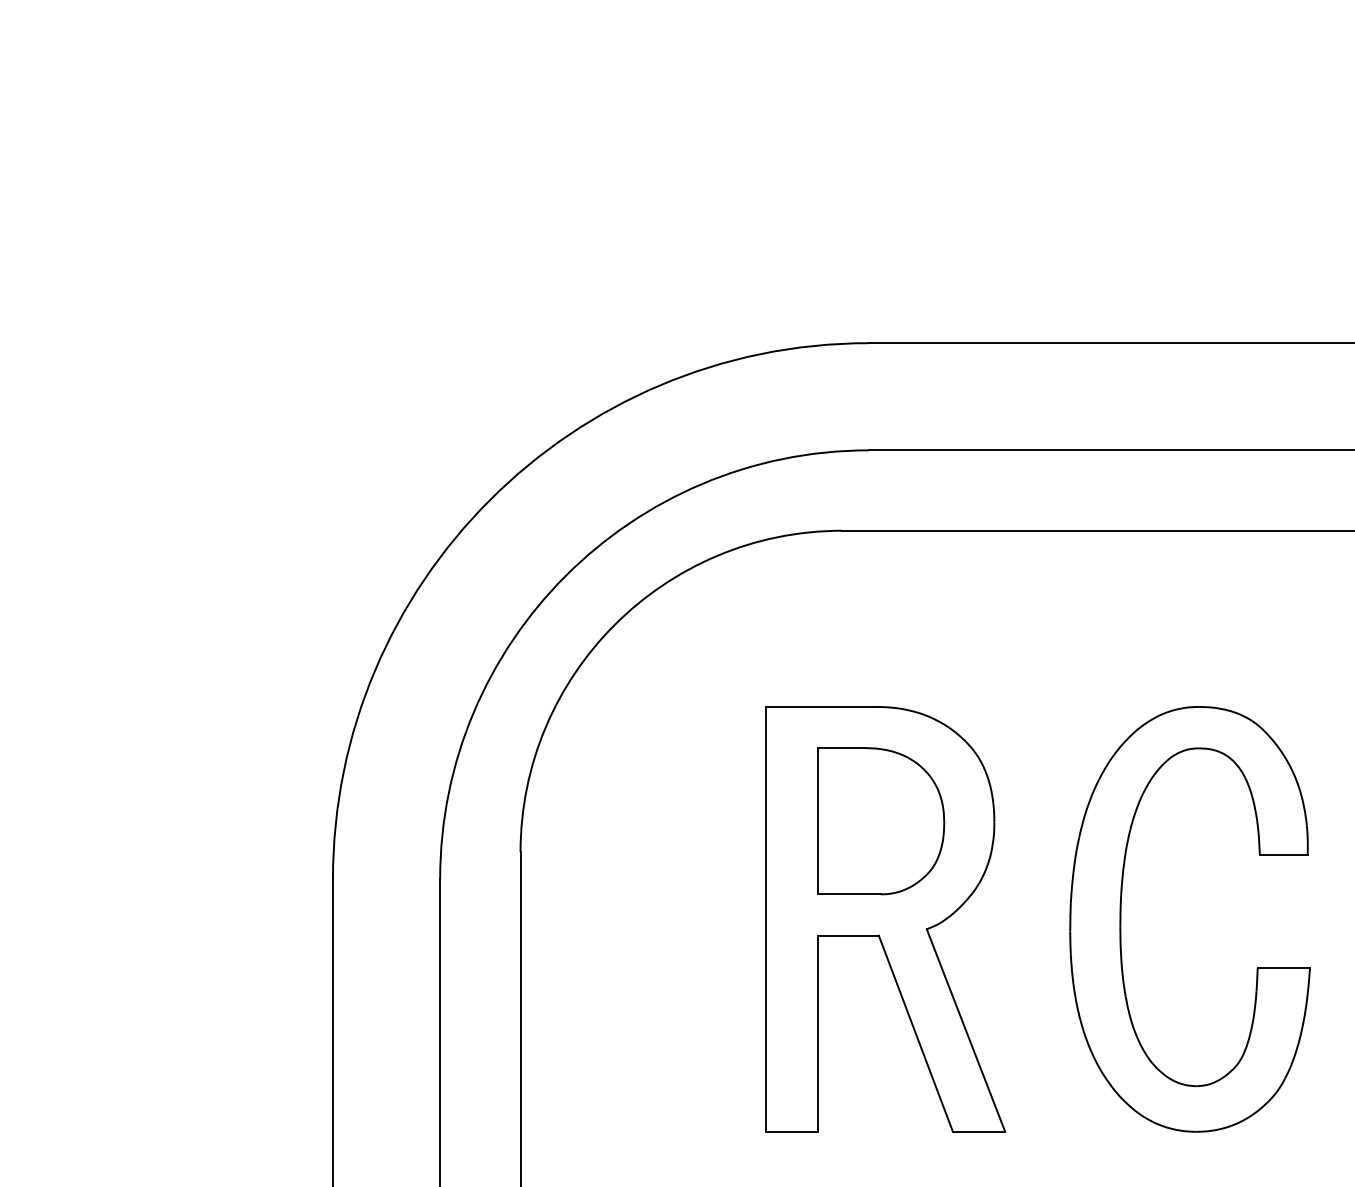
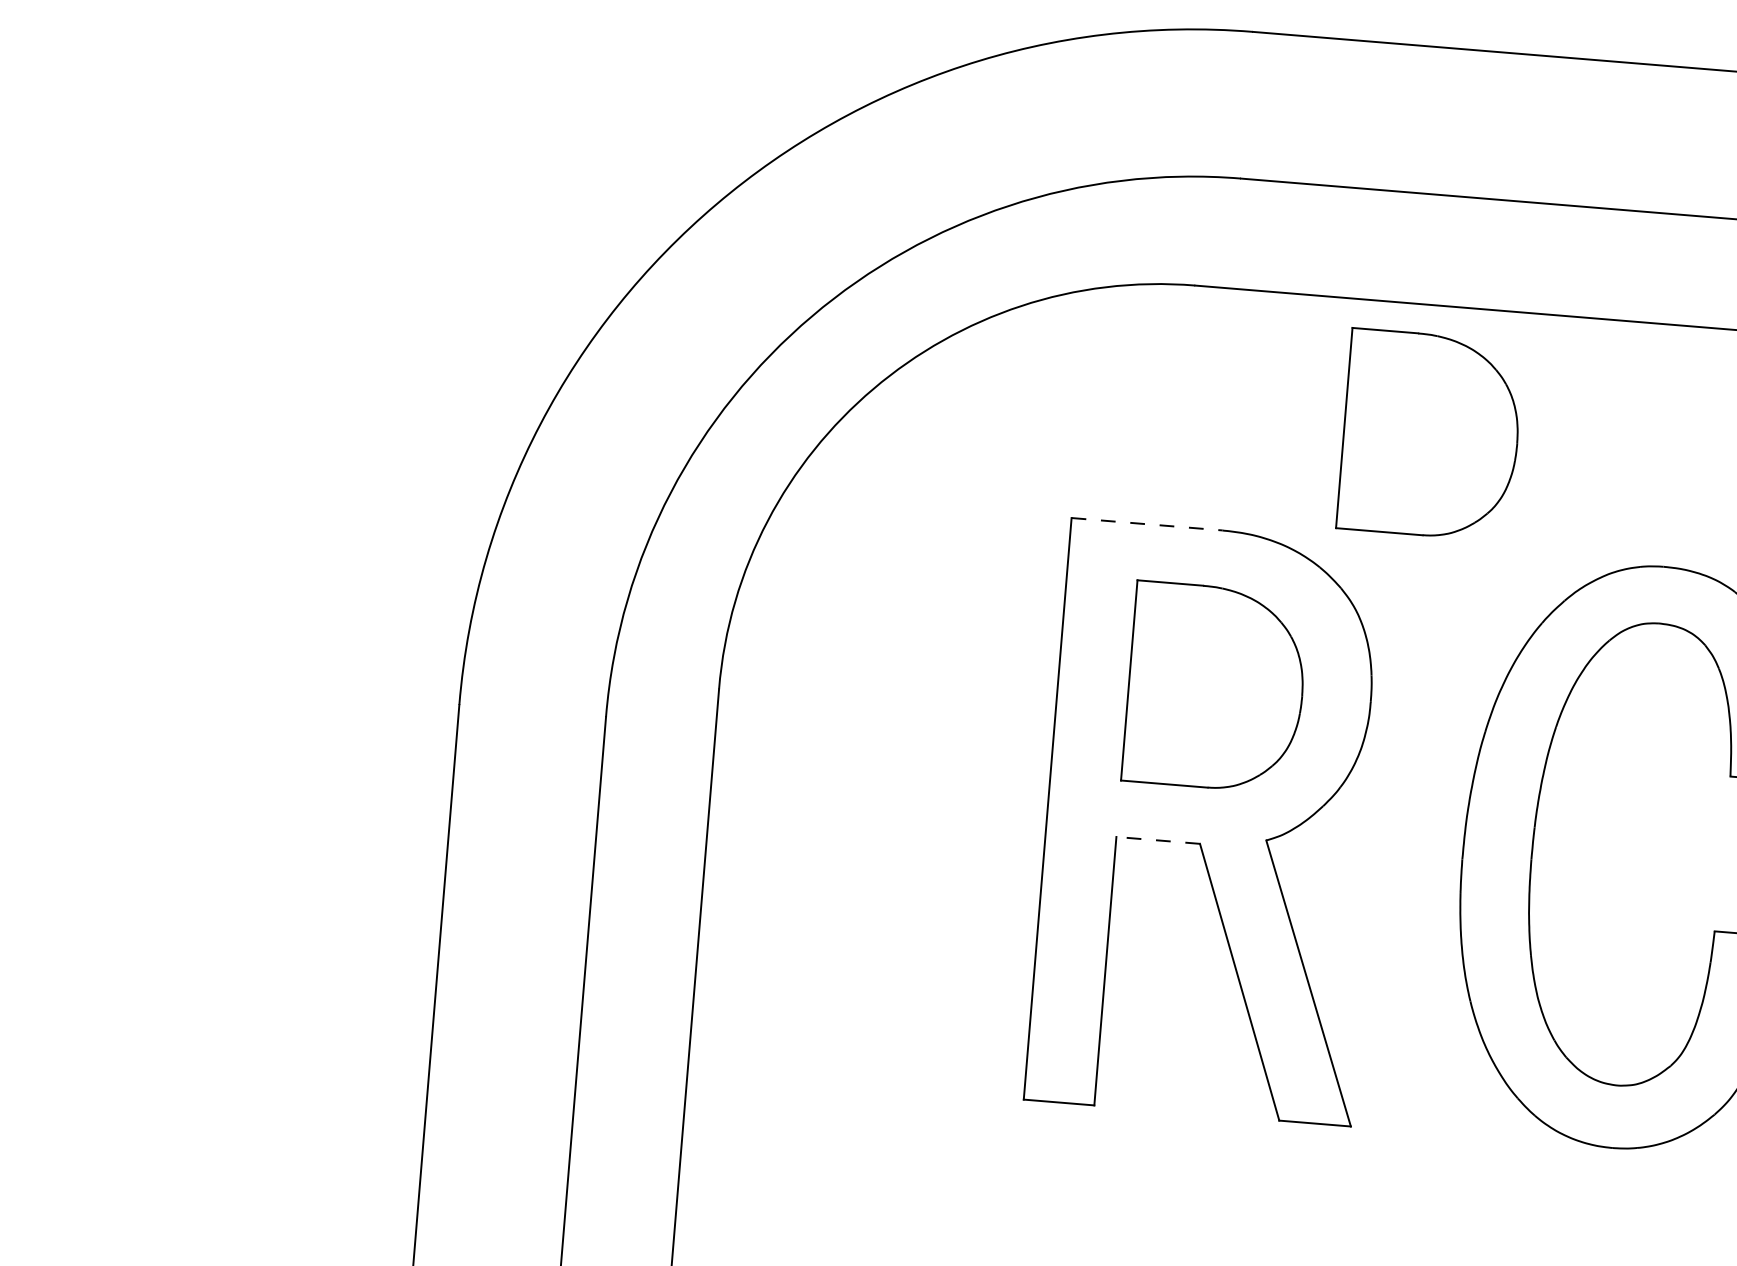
part: (1022, 625) -> (1431, 435), added
line: (821, 706) -> (1147, 523), solid -> dashed
line: (848, 935) -> (1158, 840), solid -> dashed

